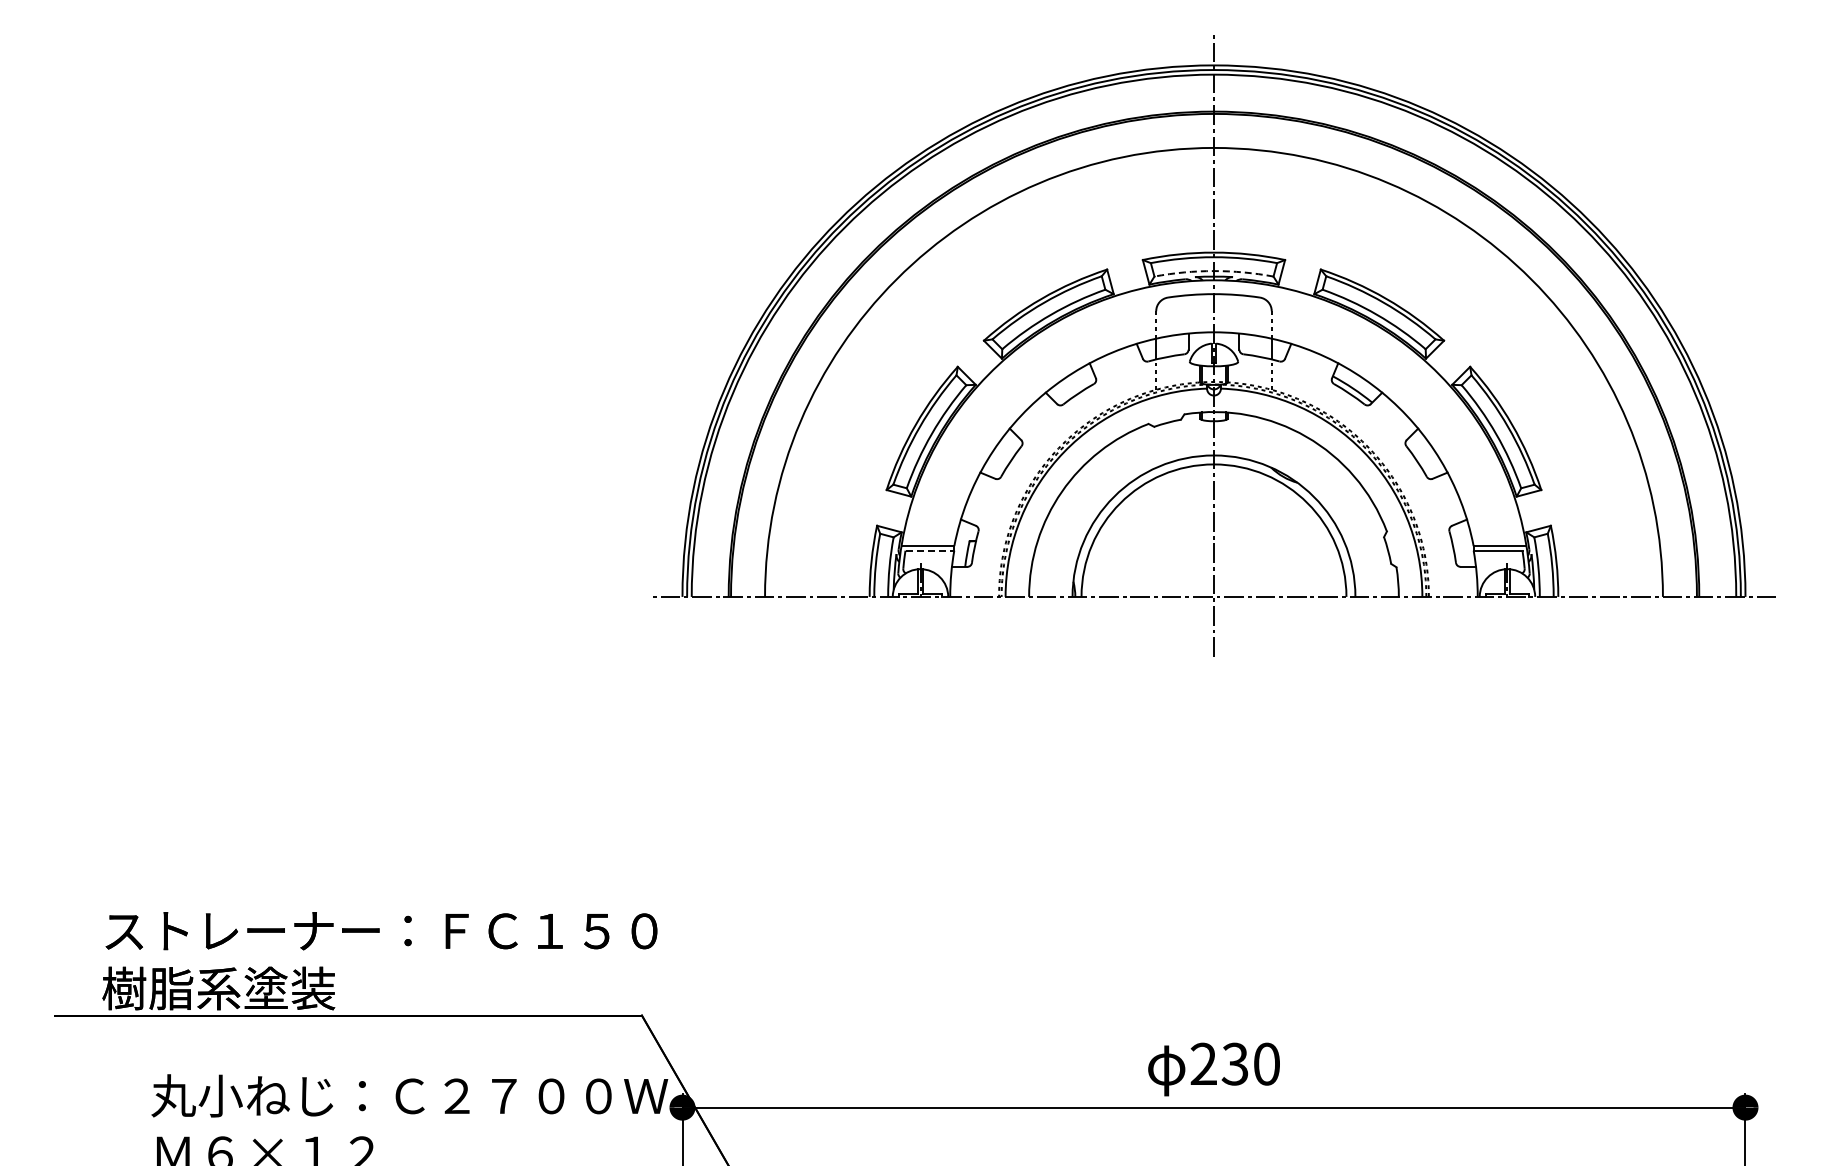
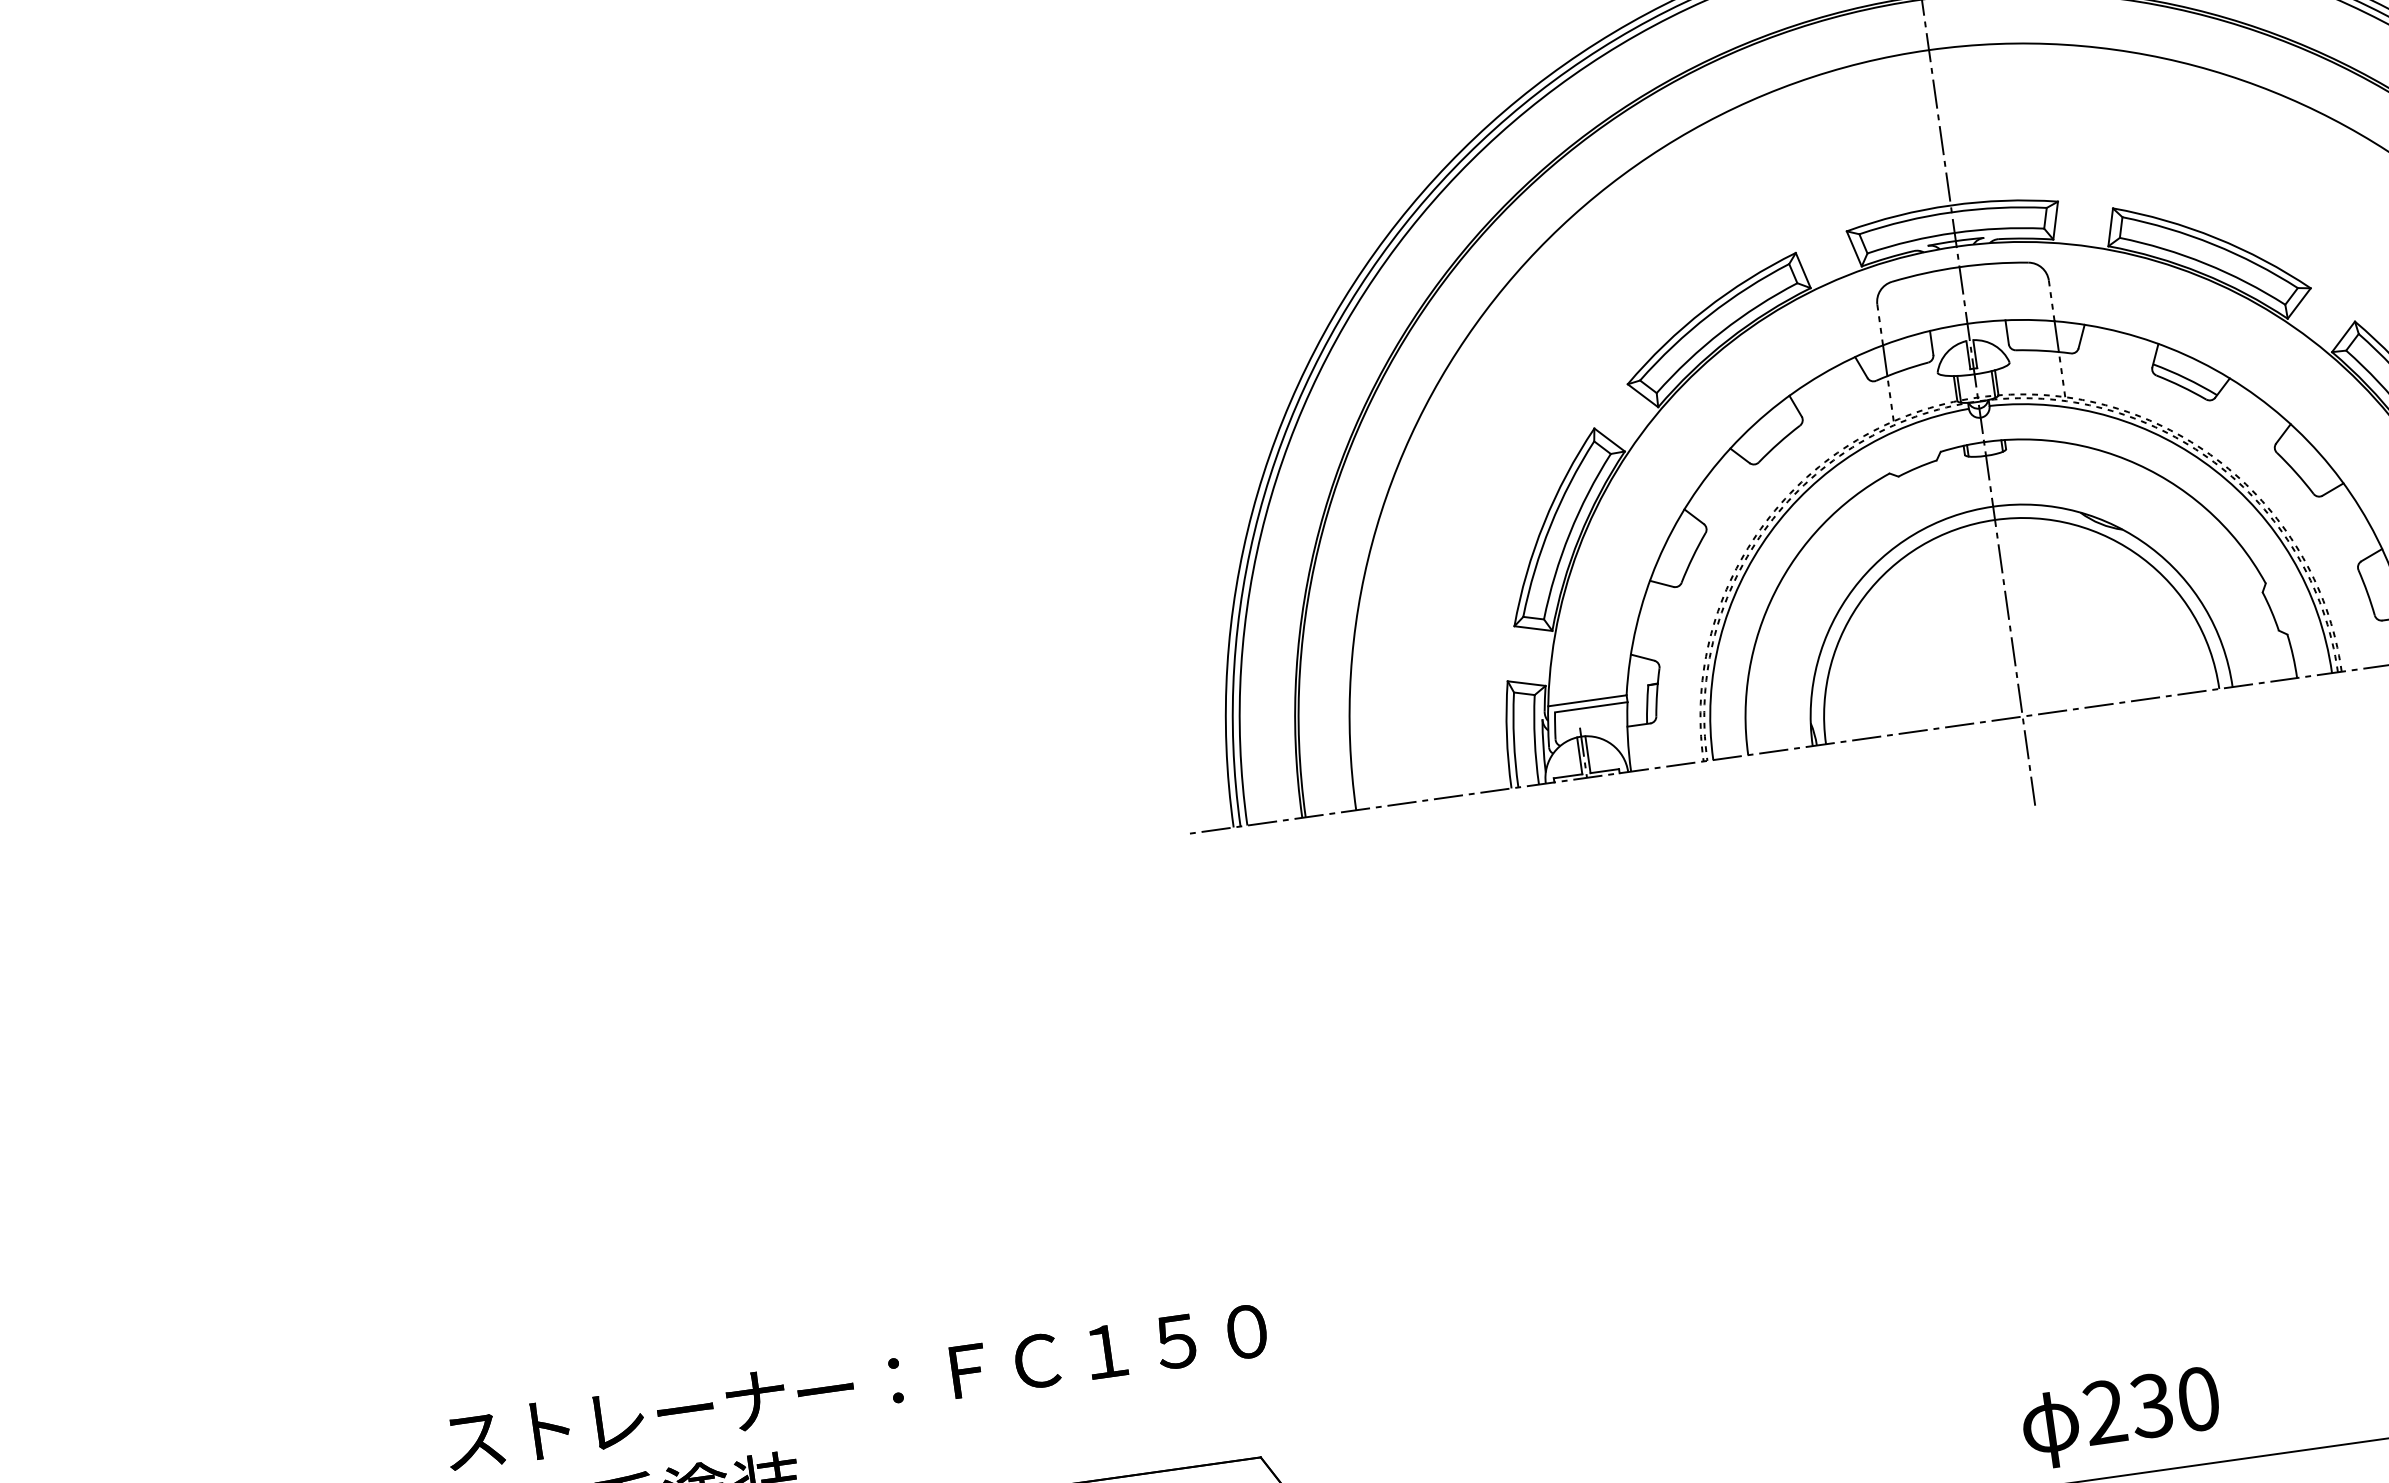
arc: (1213, 271) -> (1954, 233), dashed -> solid
line: (930, 550) -> (1592, 706), dashed -> solid

